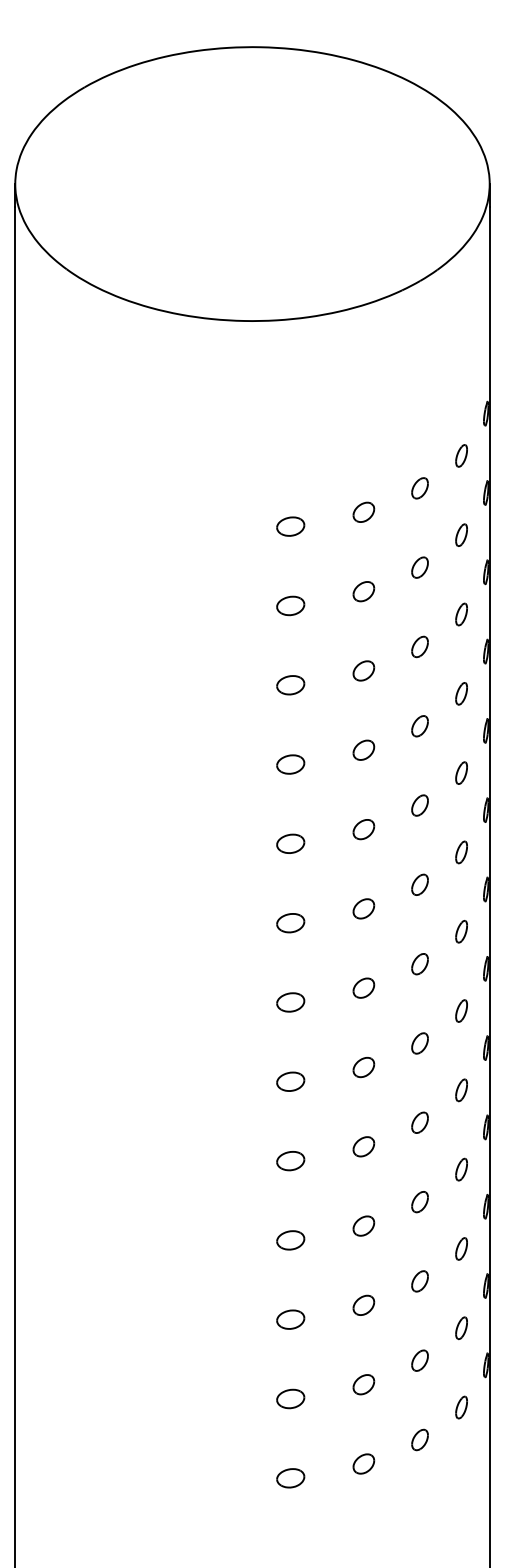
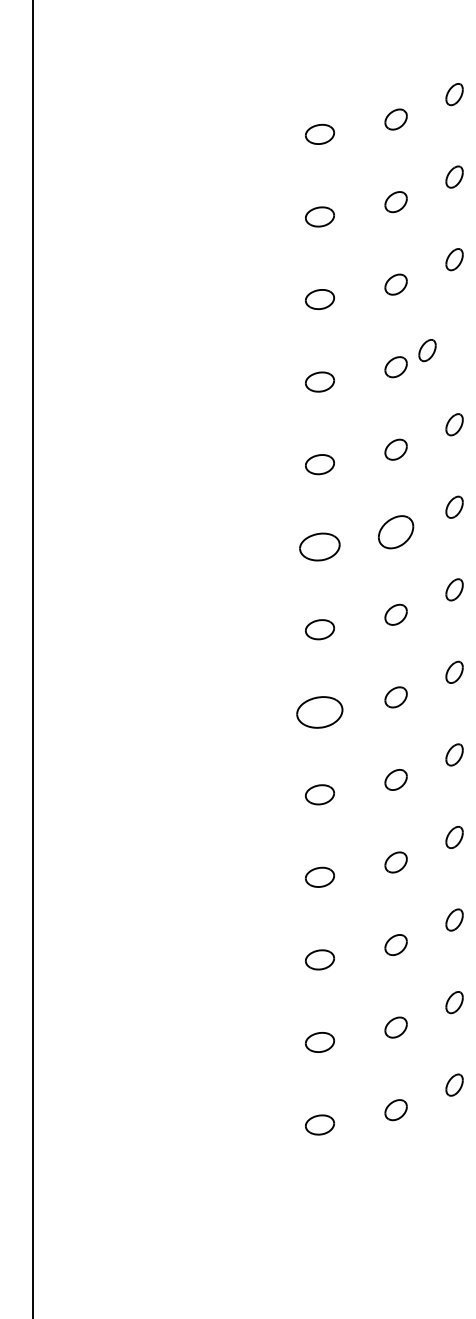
part: (419, 726) -> (426, 350), moved
part: (363, 908) -> (395, 531), size x1.6
part: (290, 923) -> (319, 547), size x1.4
part: (290, 1081) -> (319, 711), size x1.6

